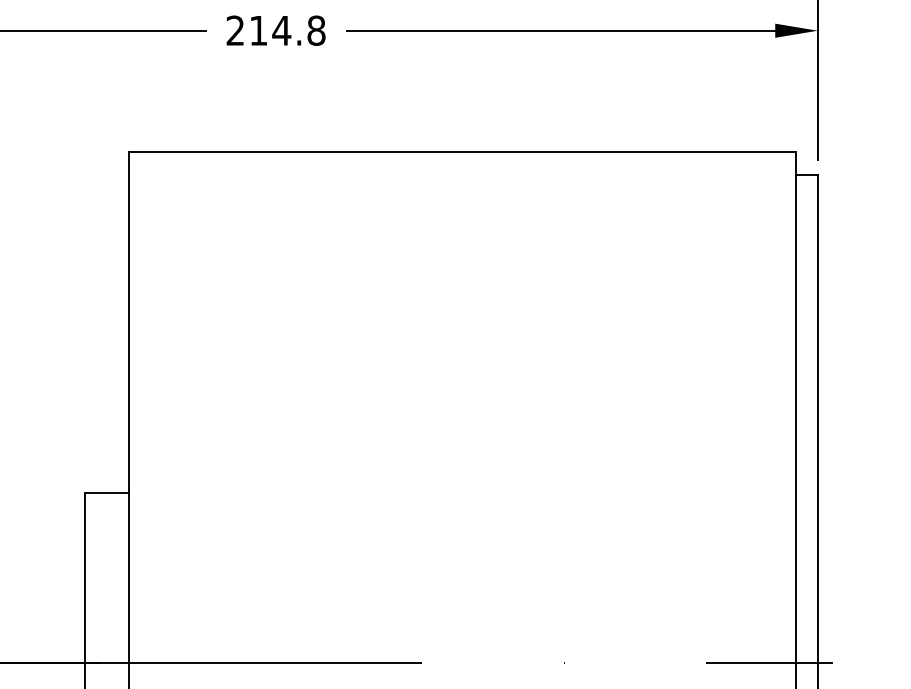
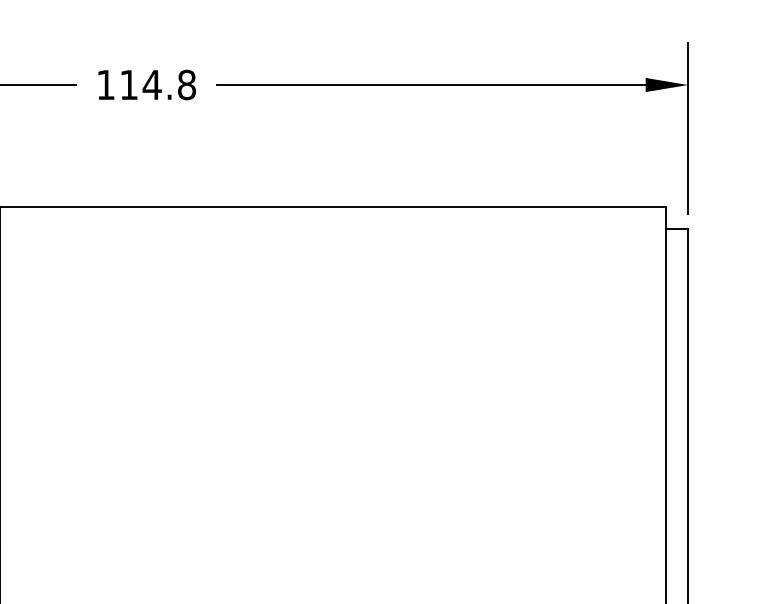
text: (234, 30) -> (104, 84), 214.8 -> 114.8

